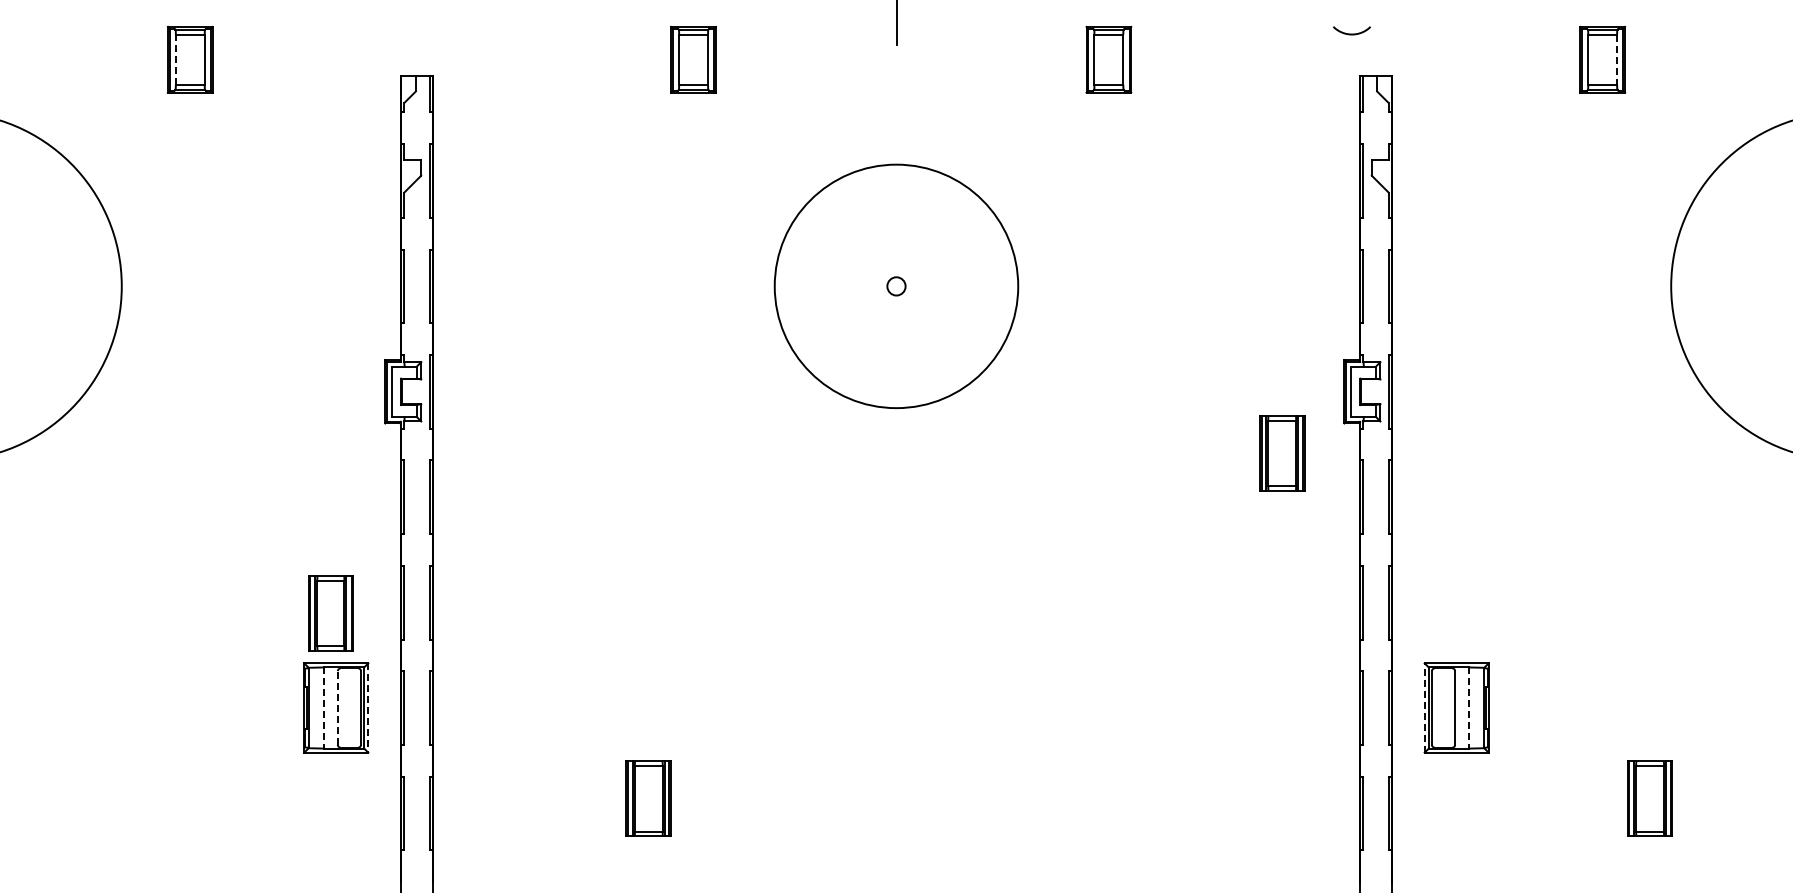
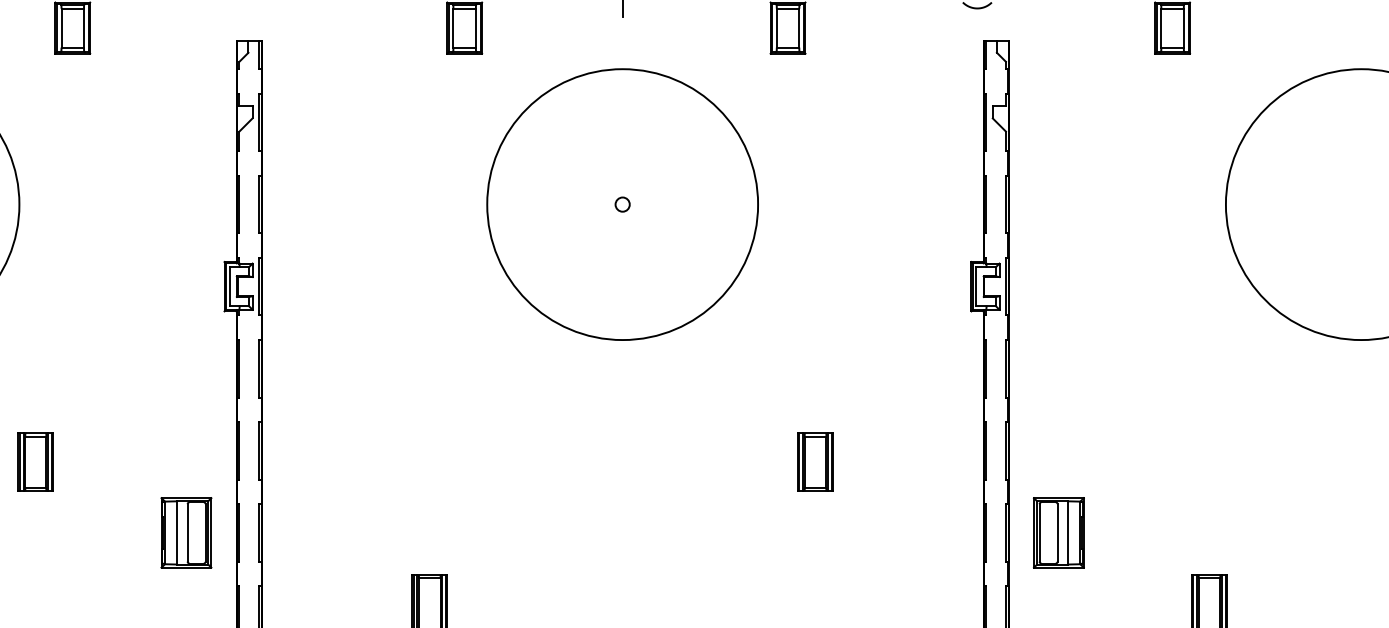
line: (175, 59) -> (61, 27), dashed -> solid
line: (1617, 59) -> (1184, 27), dashed -> solid
circle: (896, 286) -> (622, 204), size x1.43
part: (1282, 453) -> (815, 462), moved
part: (330, 613) -> (35, 462), moved
line: (324, 708) -> (177, 533), dashed -> solid
line: (337, 708) -> (187, 533), dashed -> solid
line: (368, 708) -> (211, 533), dashed -> solid
line: (1424, 708) -> (1033, 533), dashed -> solid
line: (1468, 708) -> (1068, 533), dashed -> solid

